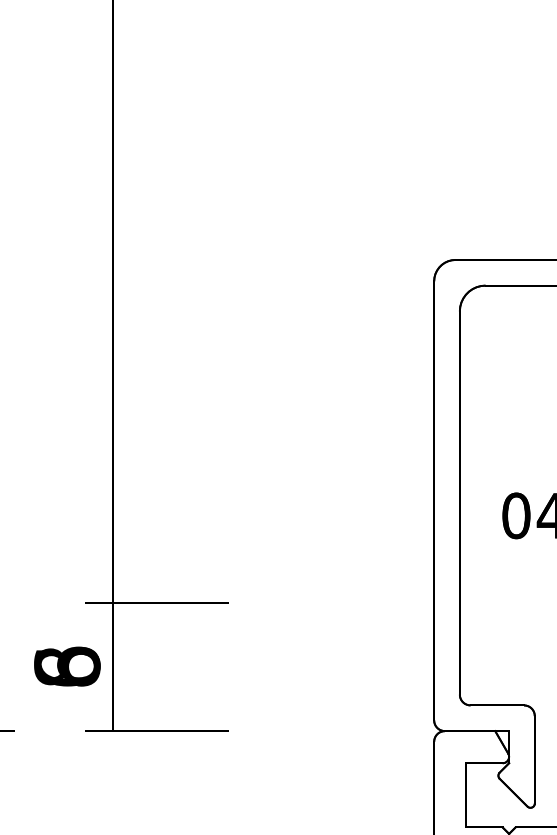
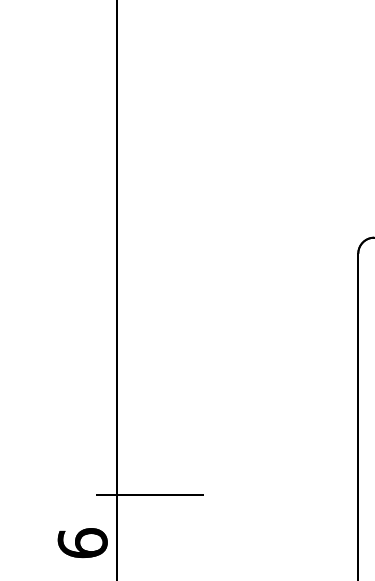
text: (67, 666) -> (82, 543), 8 -> 6

